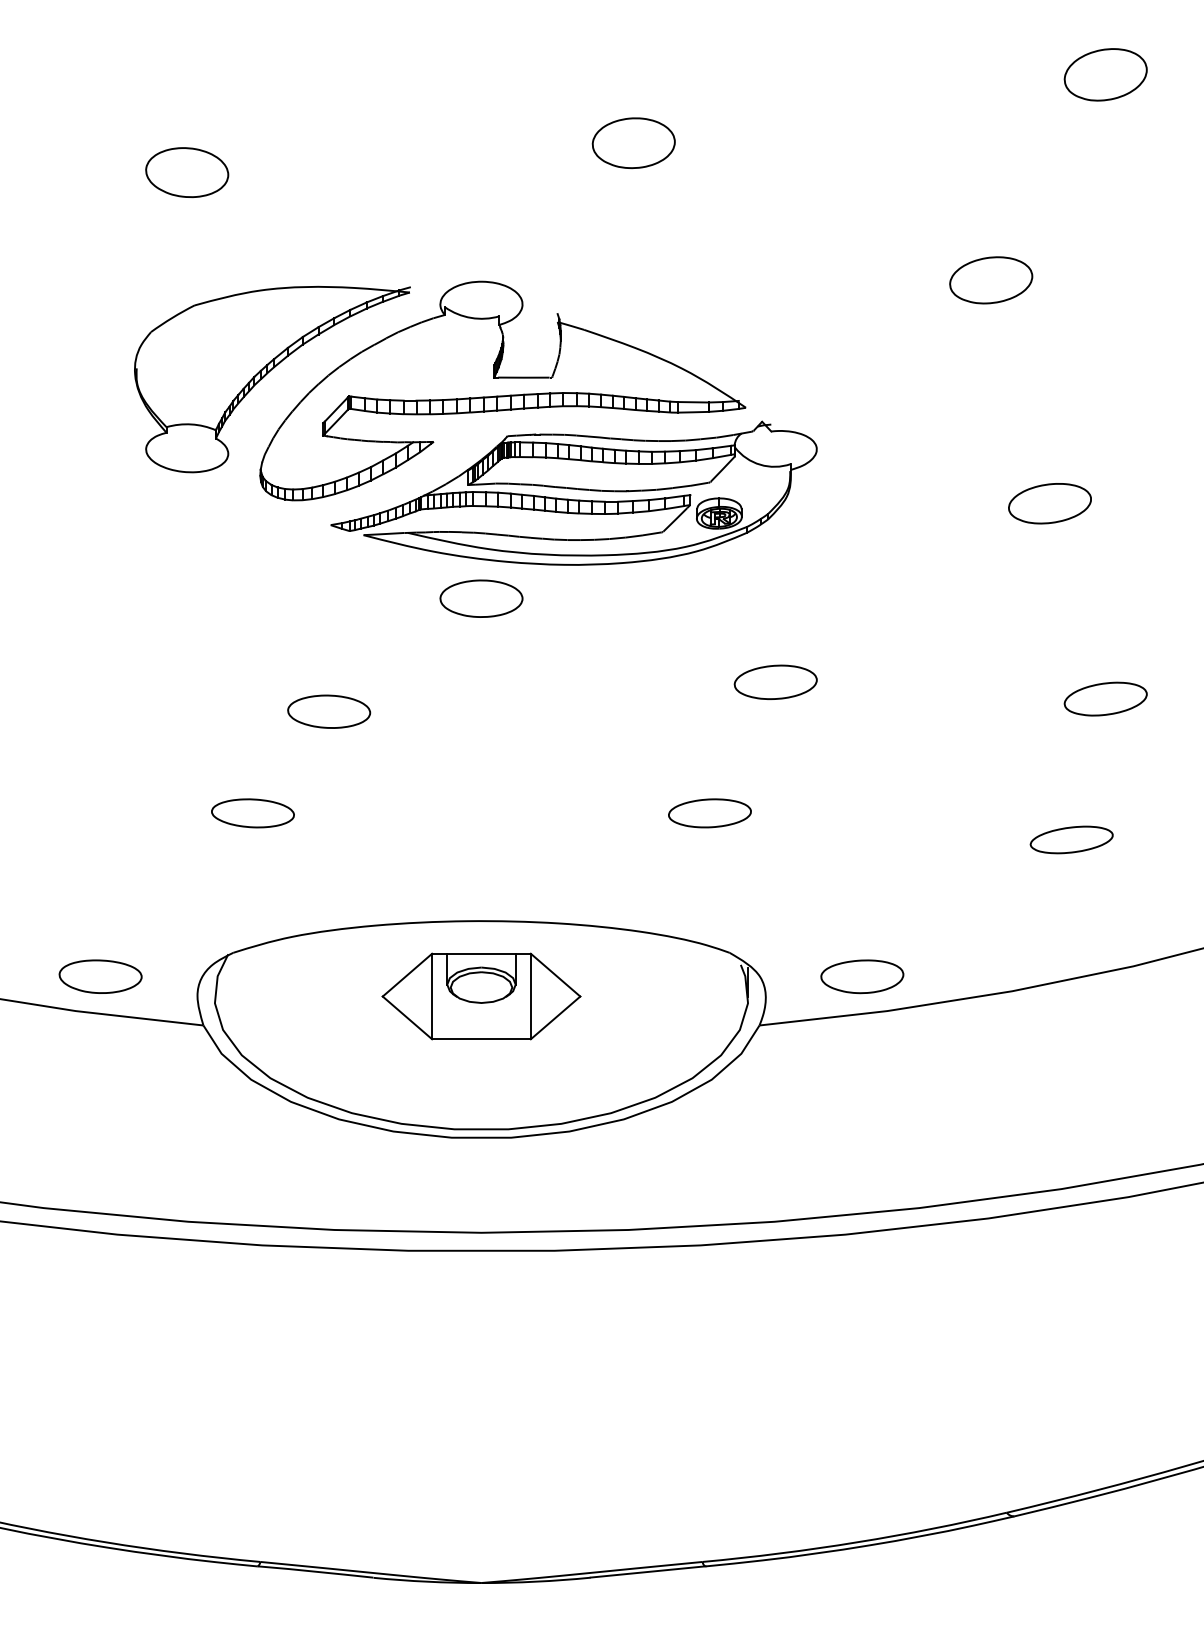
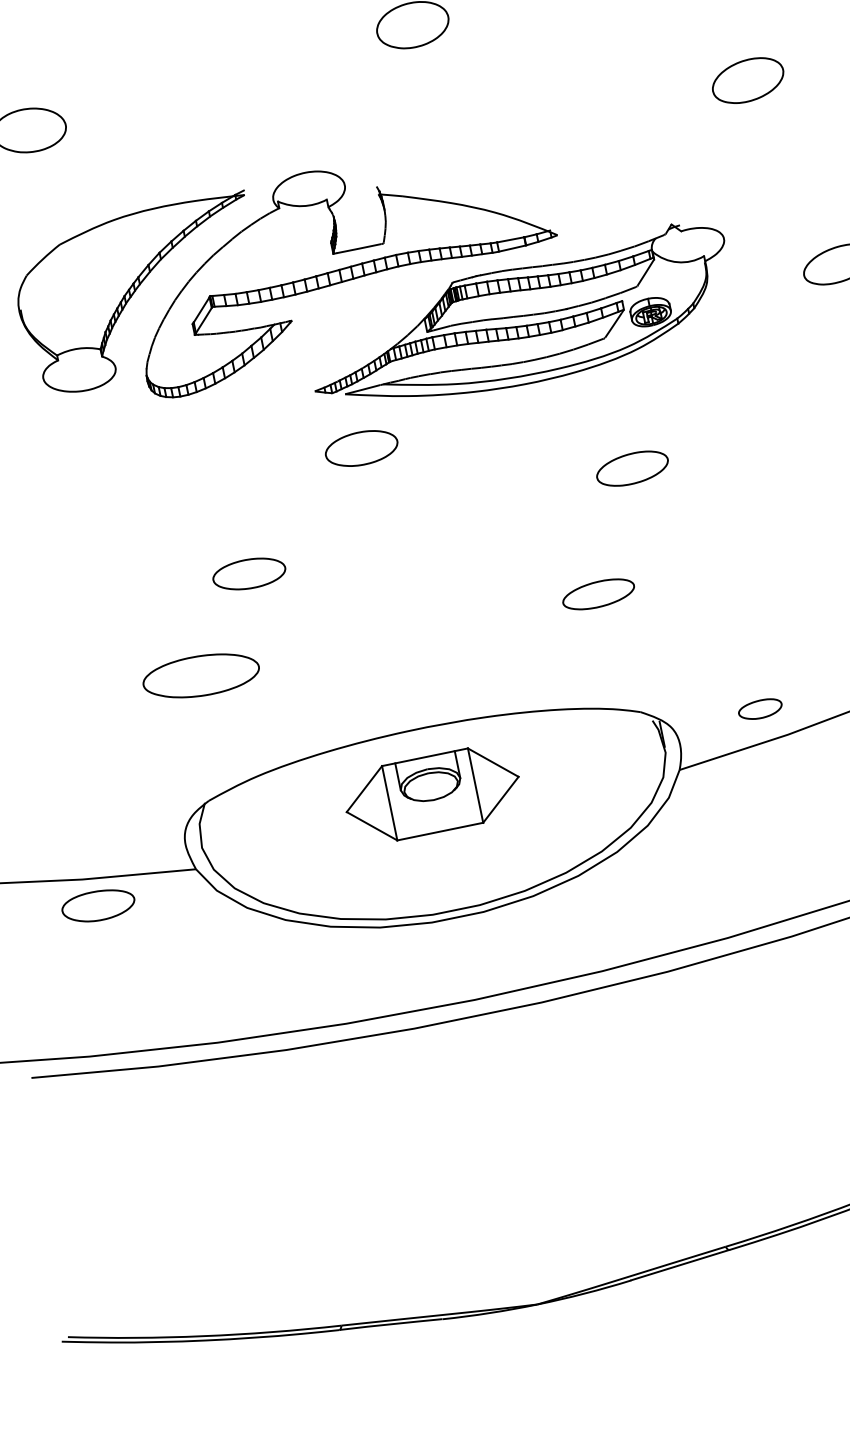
part: (573, 492) -> (520, 319), moved
part: (252, 813) -> (200, 676), size x1.6
part: (100, 976) -> (98, 905), moved
part: (862, 976) -> (760, 709), size x0.6

